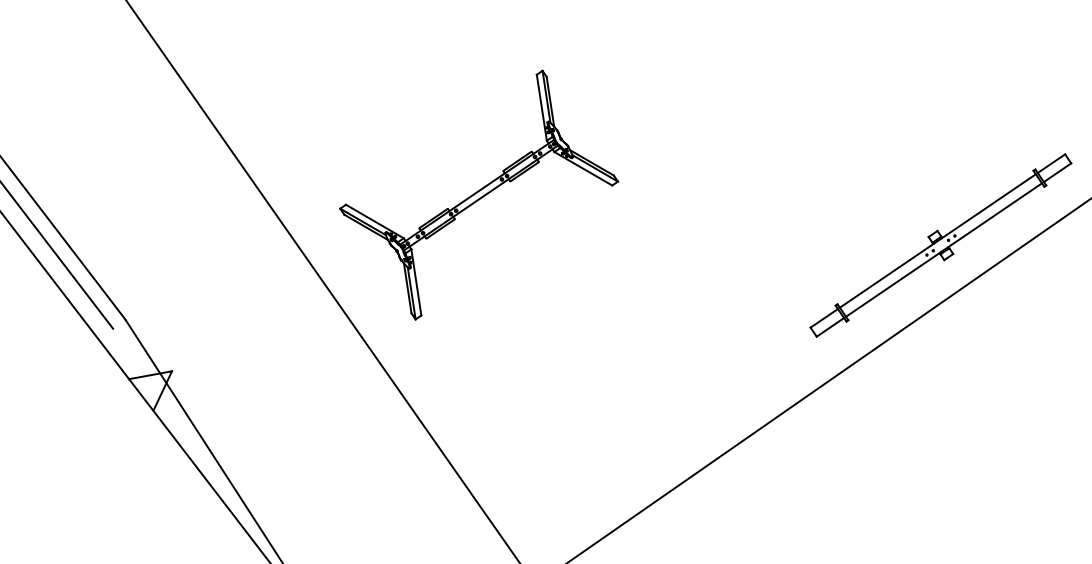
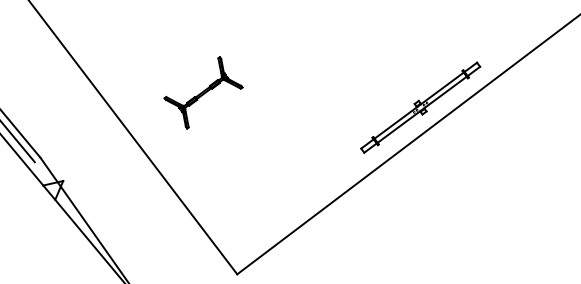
part: (478, 194) -> (203, 92), size x0.6

